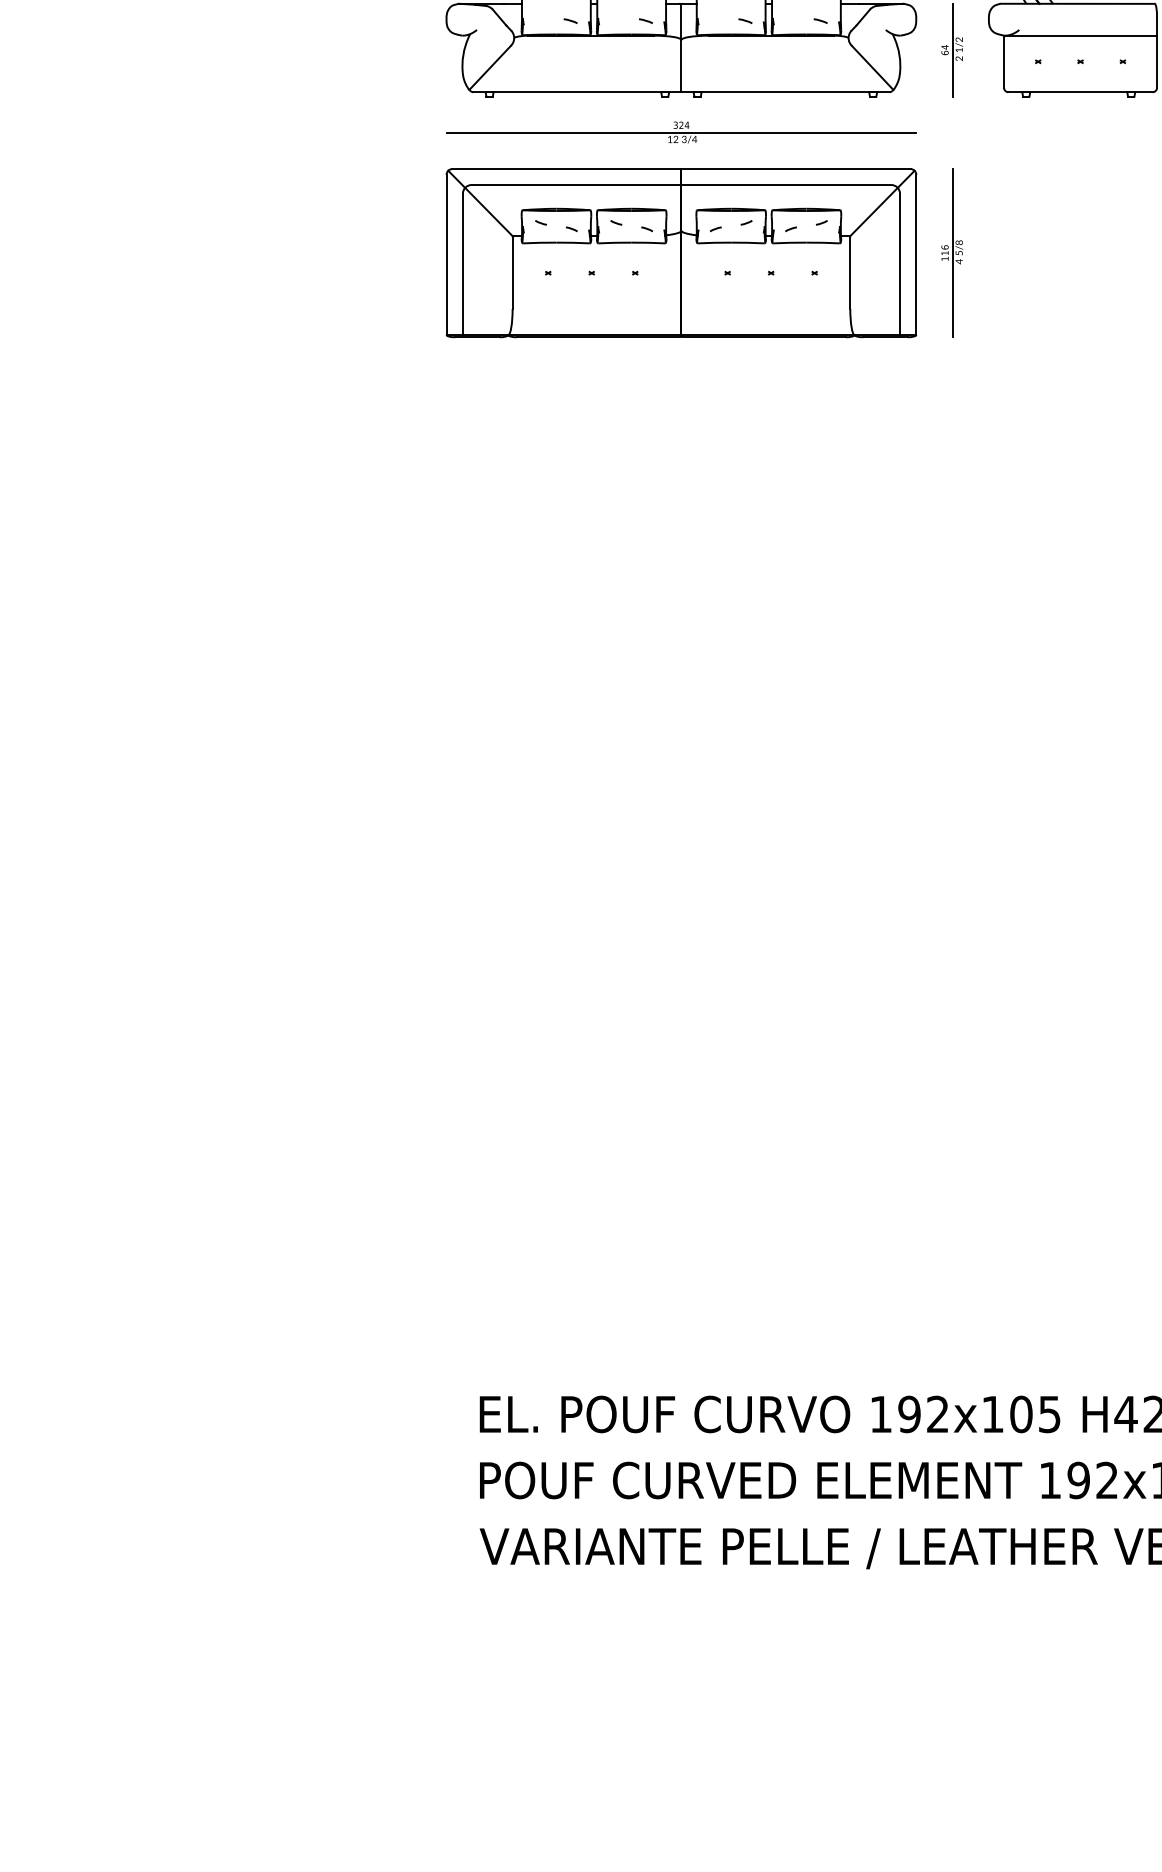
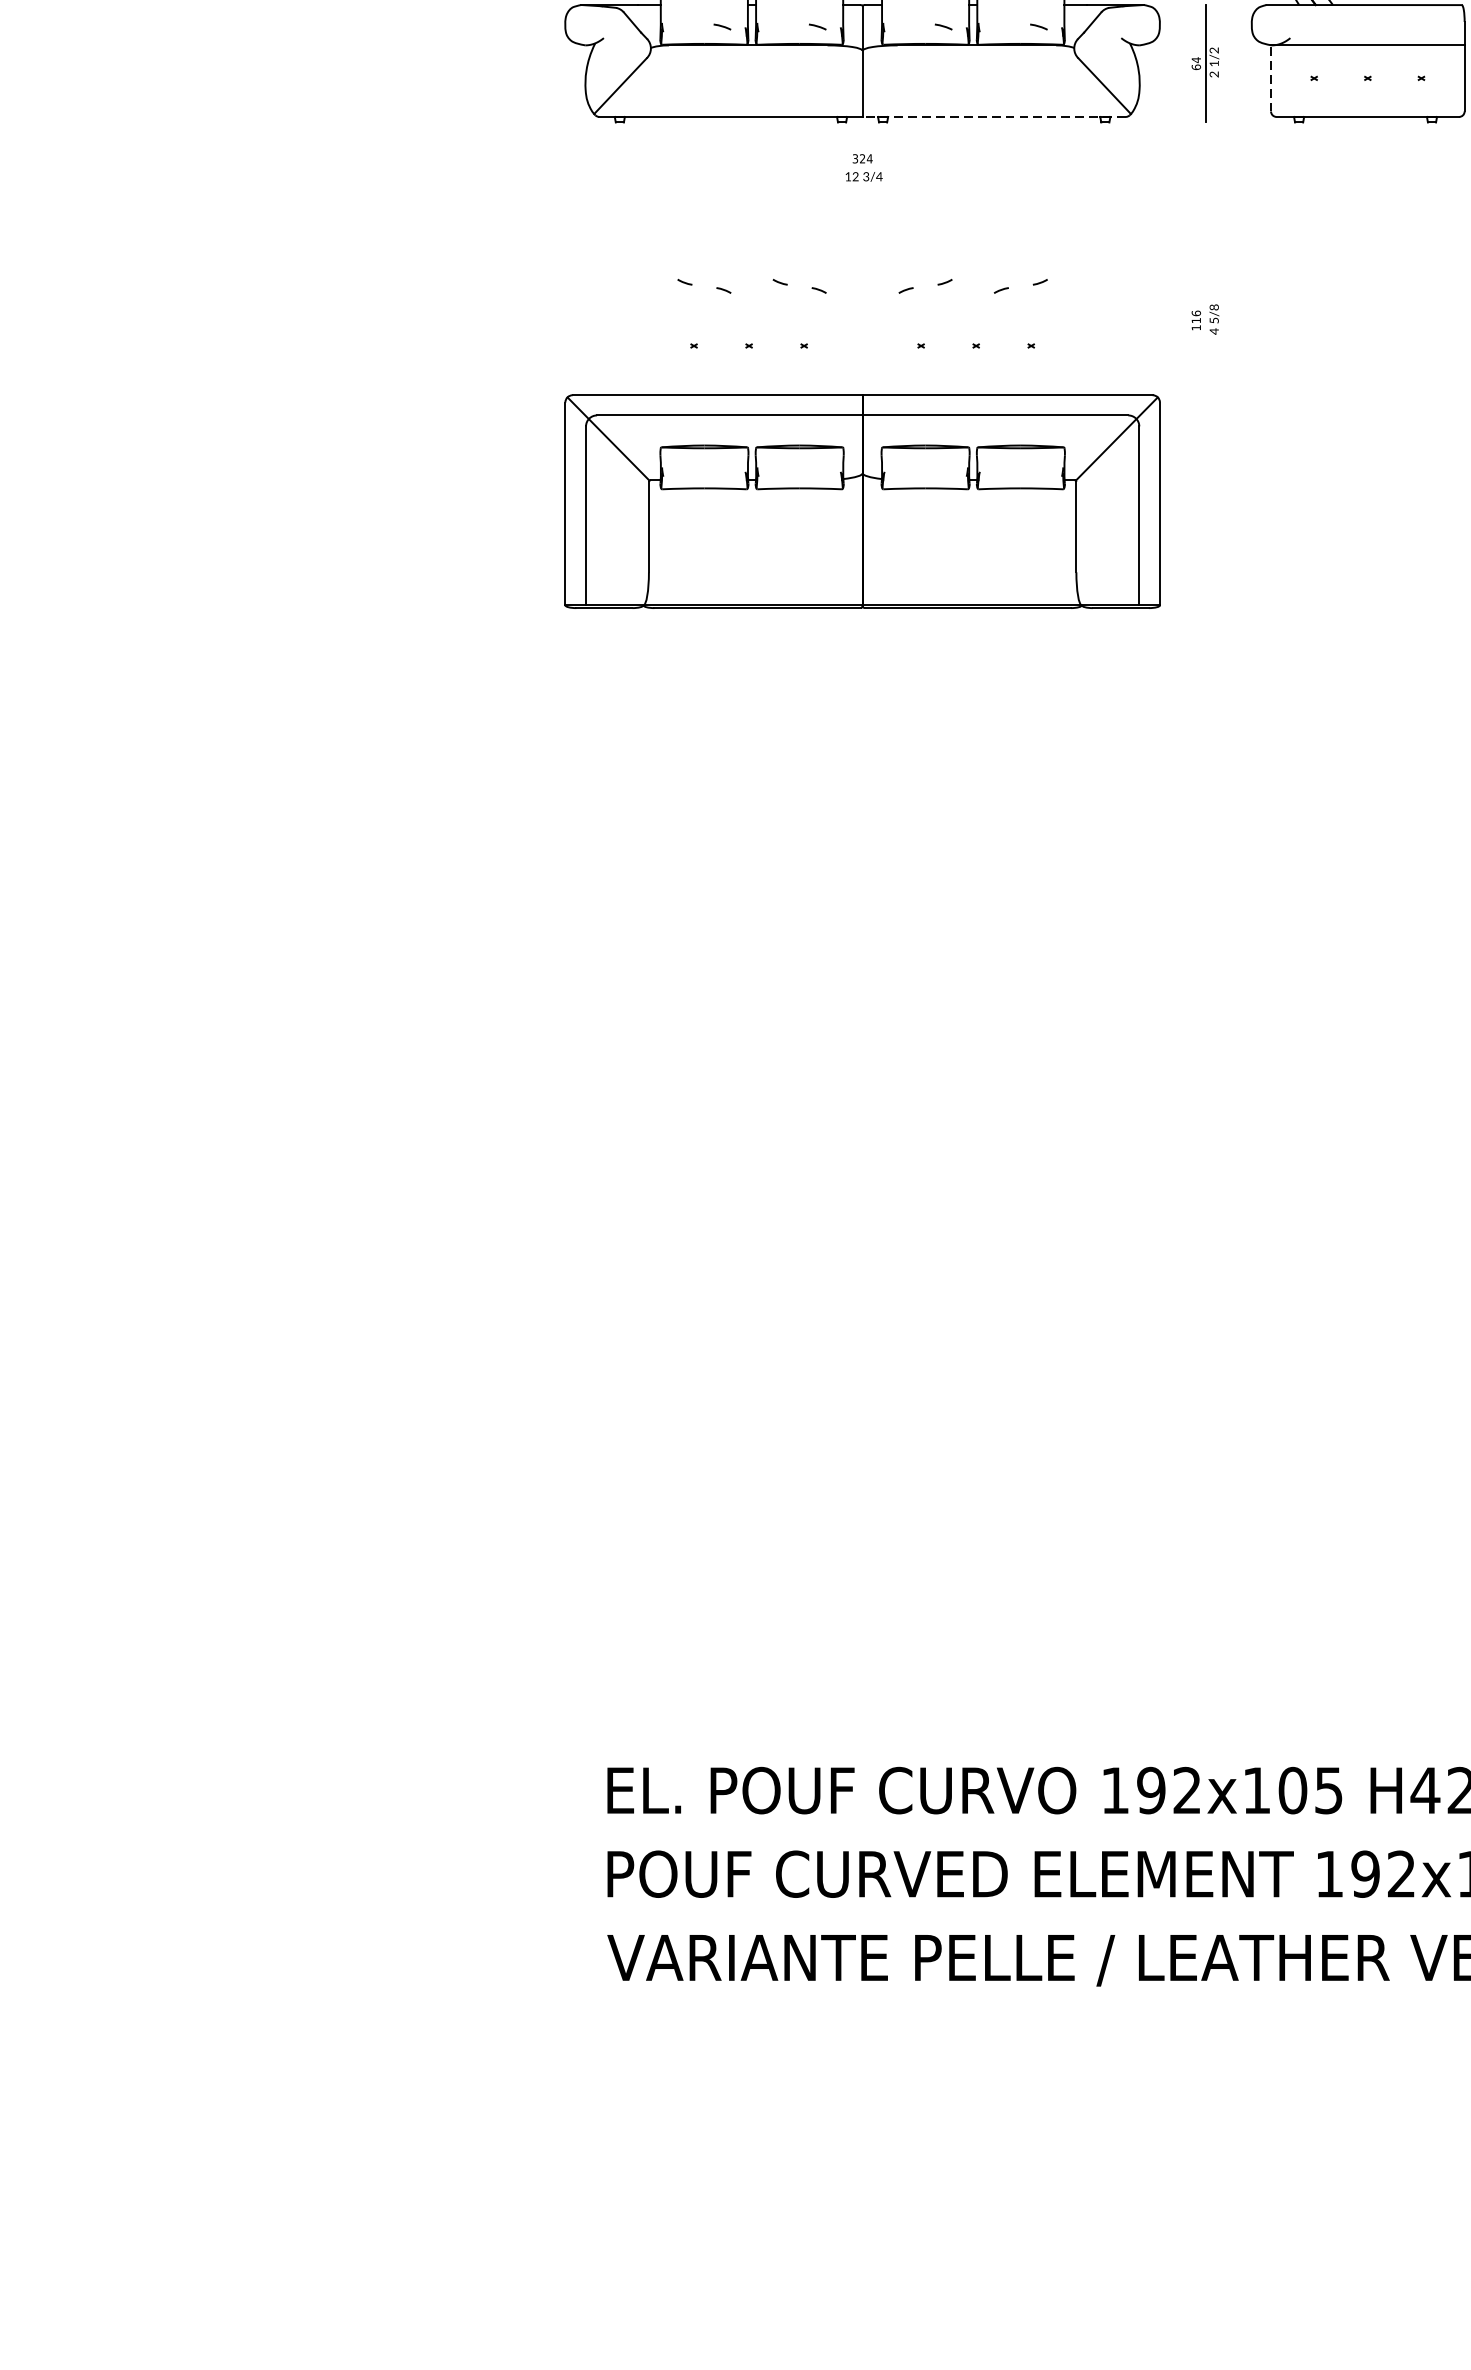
line: (1004, 61) -> (1271, 78), solid -> dashed
line: (785, 92) -> (994, 117), solid -> dashed
line: (681, 132) -> (862, 167), removed
part: (681, 253) -> (862, 502), moved
line: (952, 253) -> (1205, 321), removed

